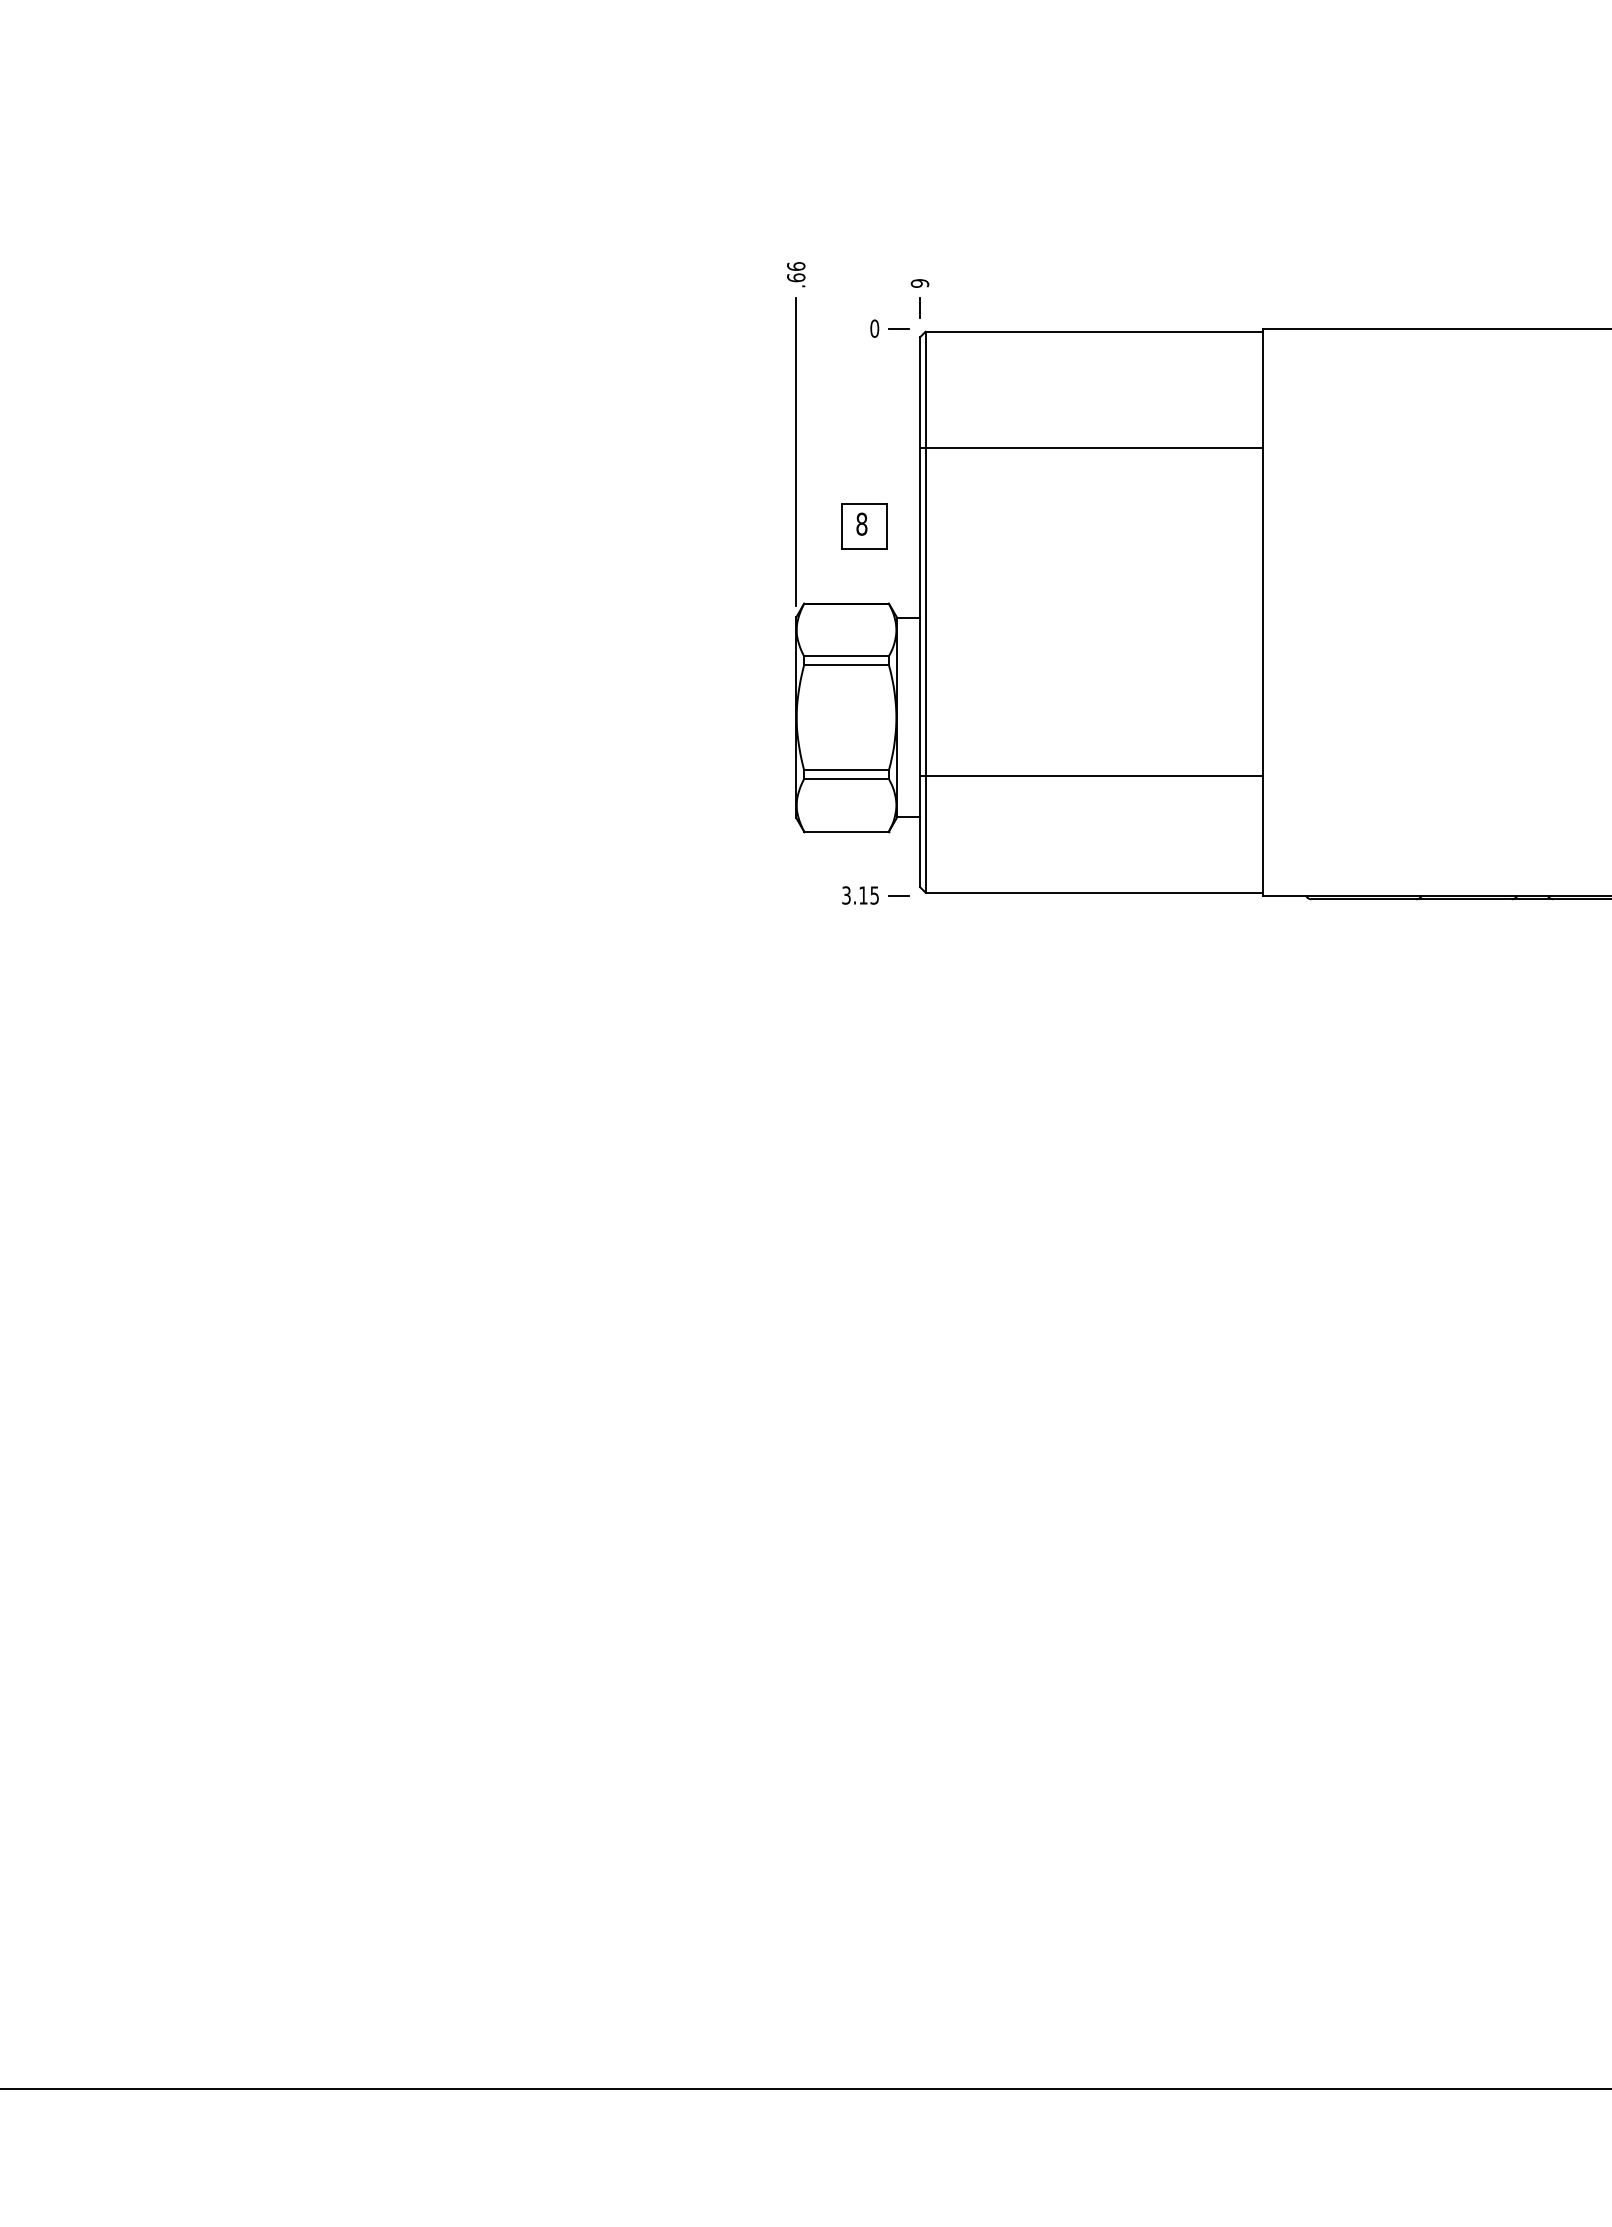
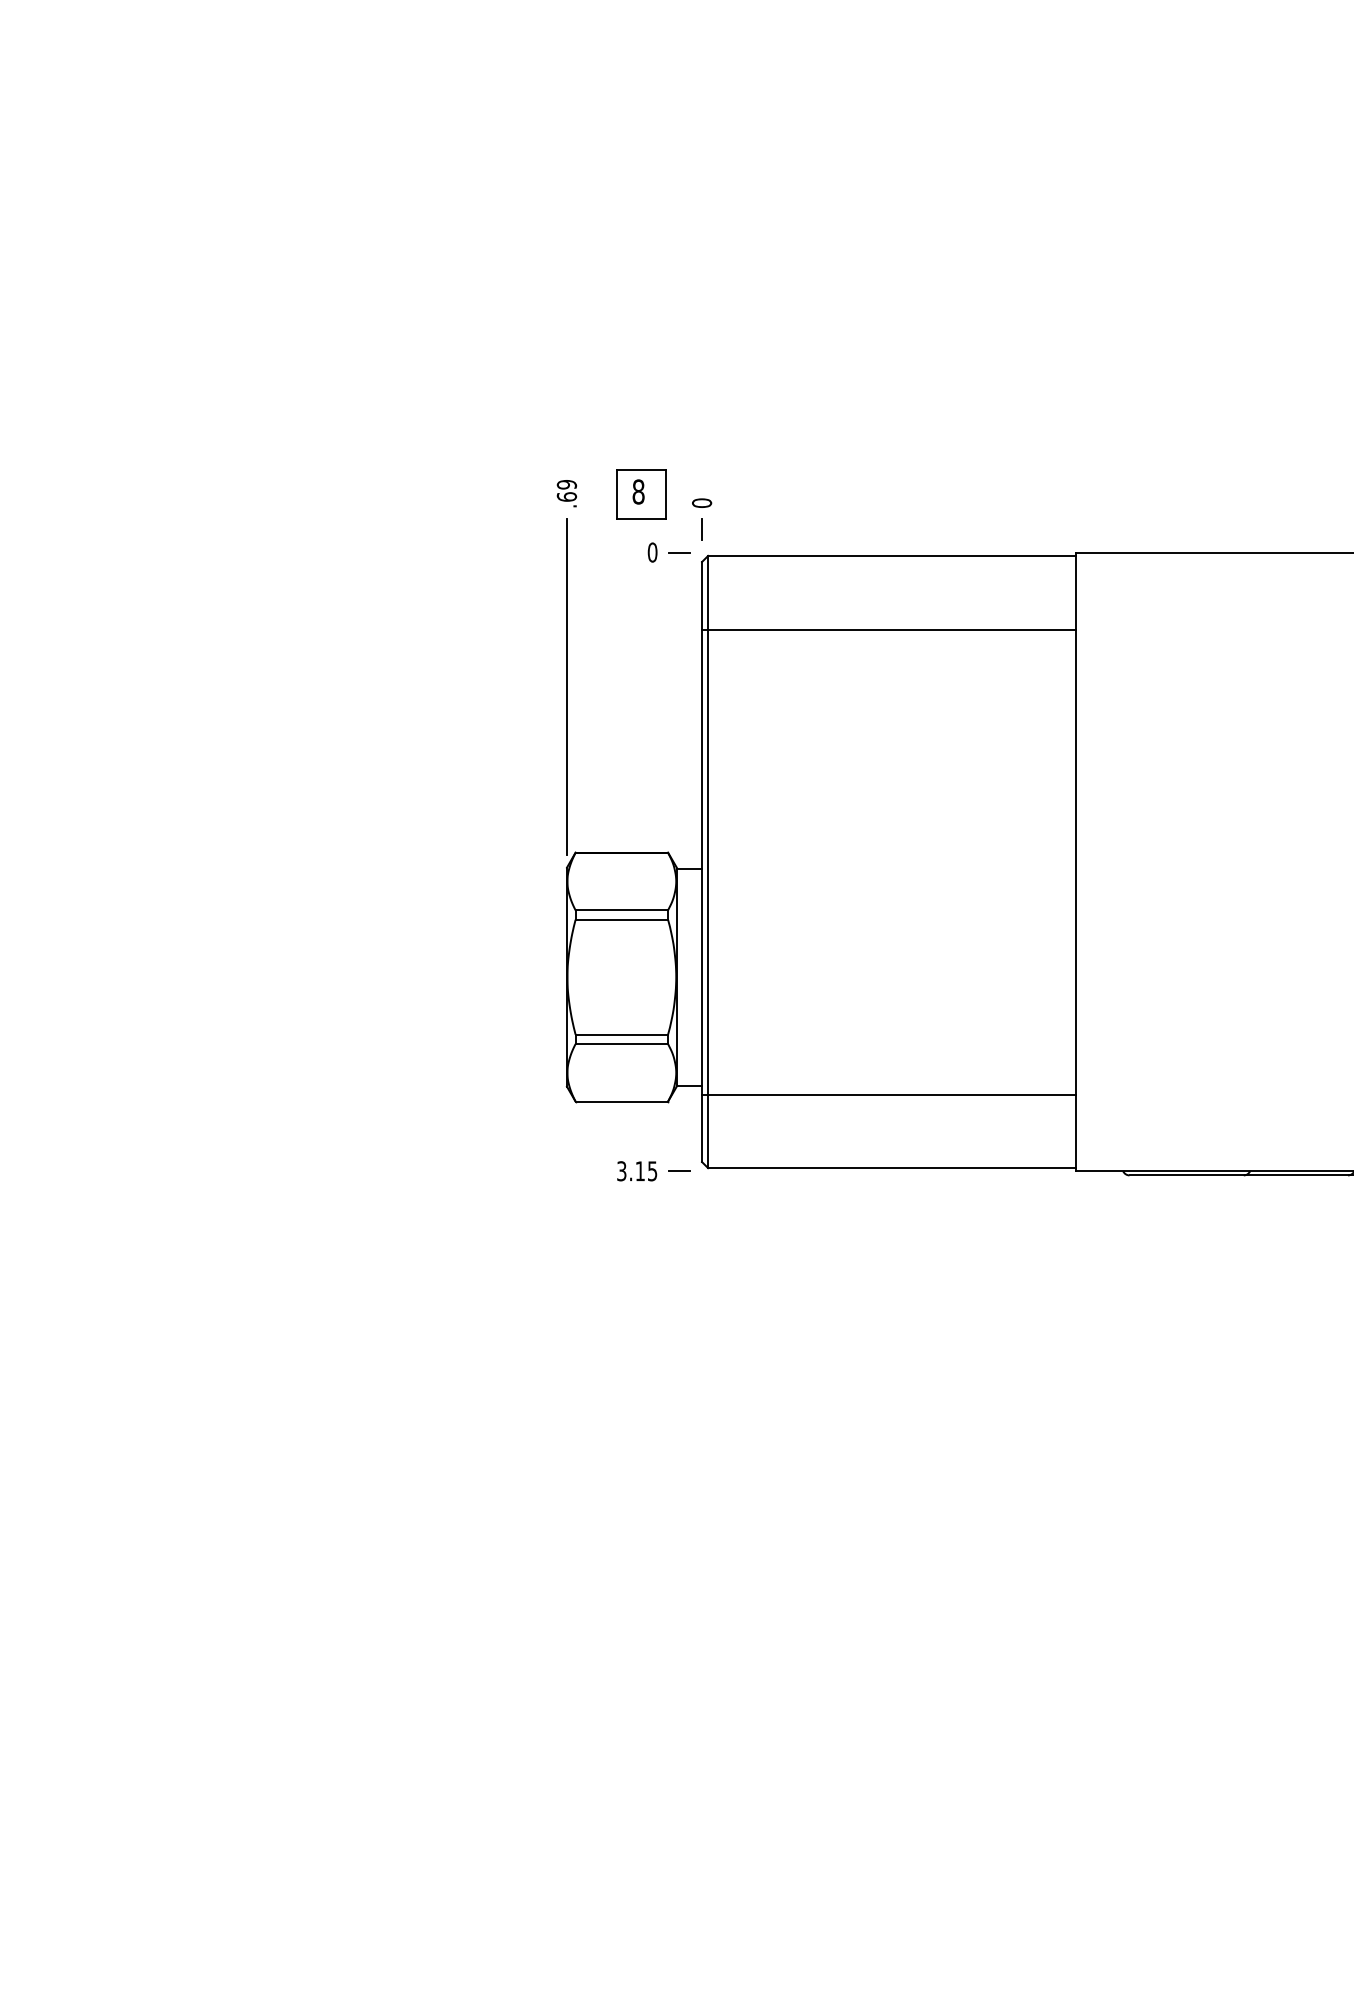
text: (796, 266) -> (567, 484), .66 -> .69
text: (920, 283) -> (702, 503), 9 -> 0
line: (1091, 448) -> (889, 629), moved
part: (864, 526) -> (641, 494), moved
line: (1091, 776) -> (889, 1094), moved

